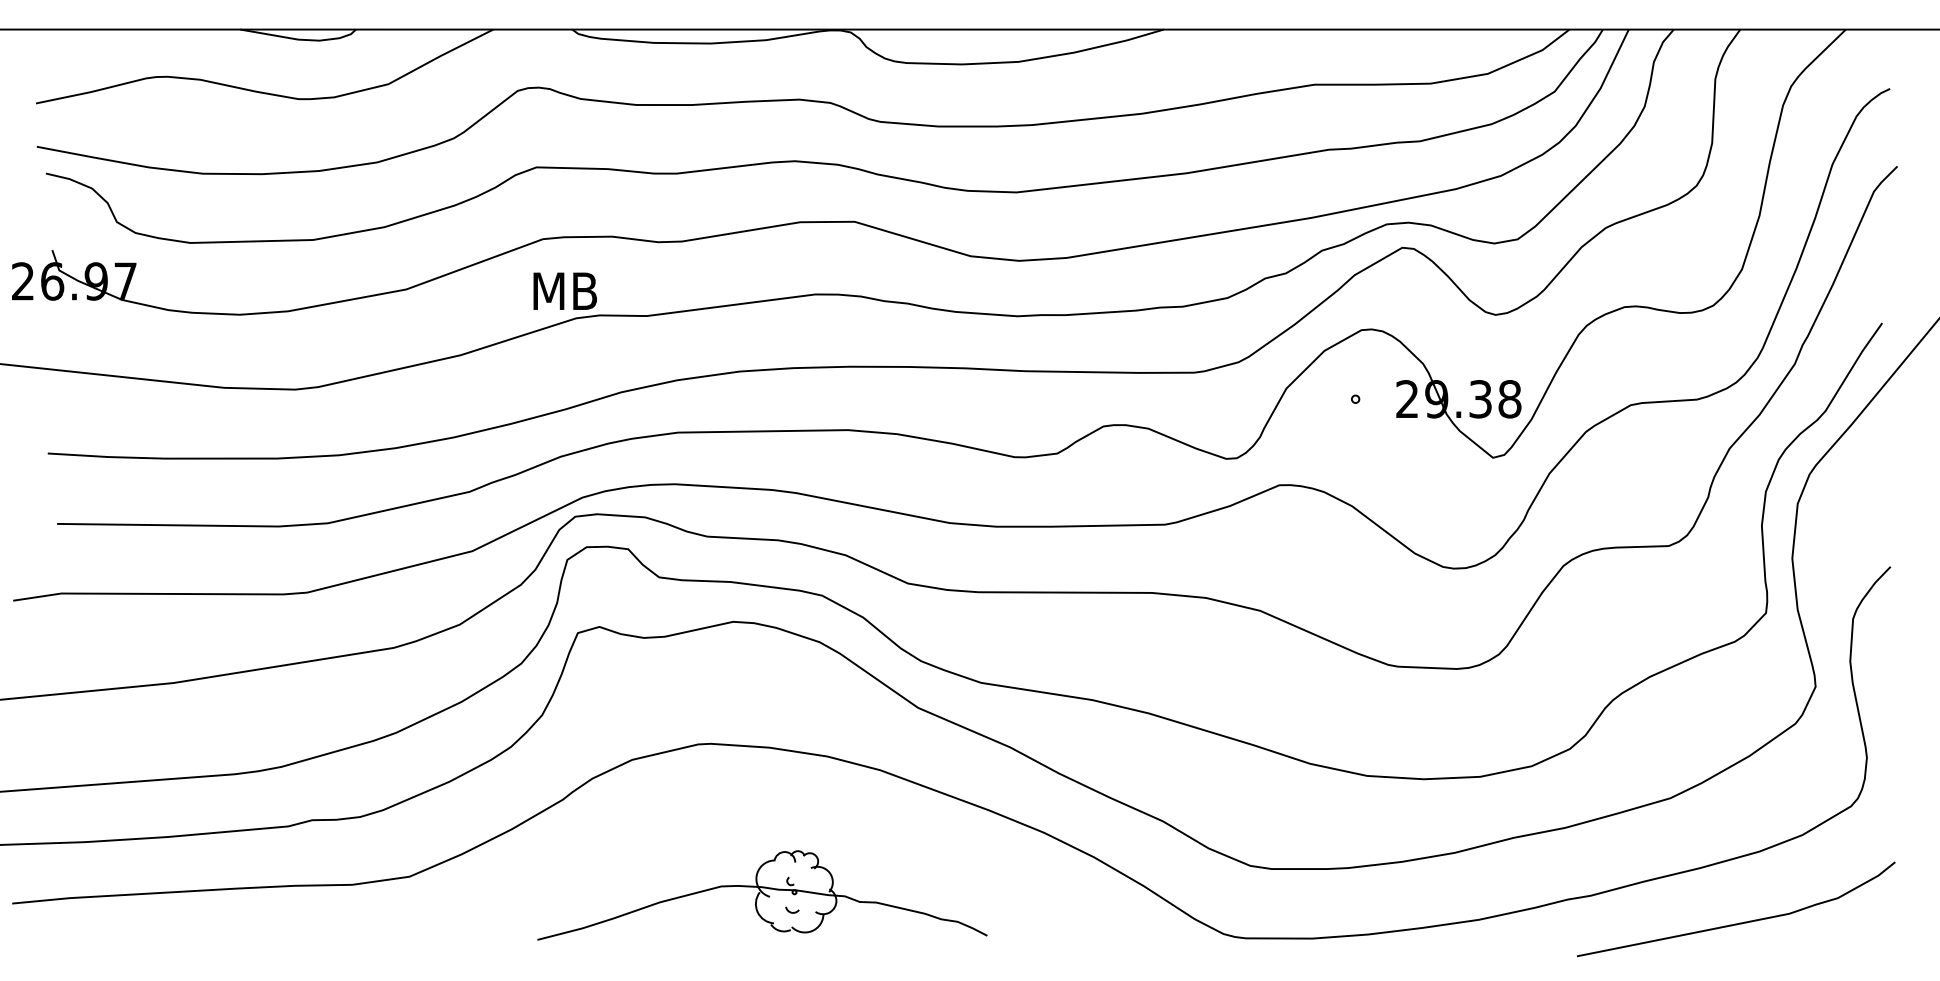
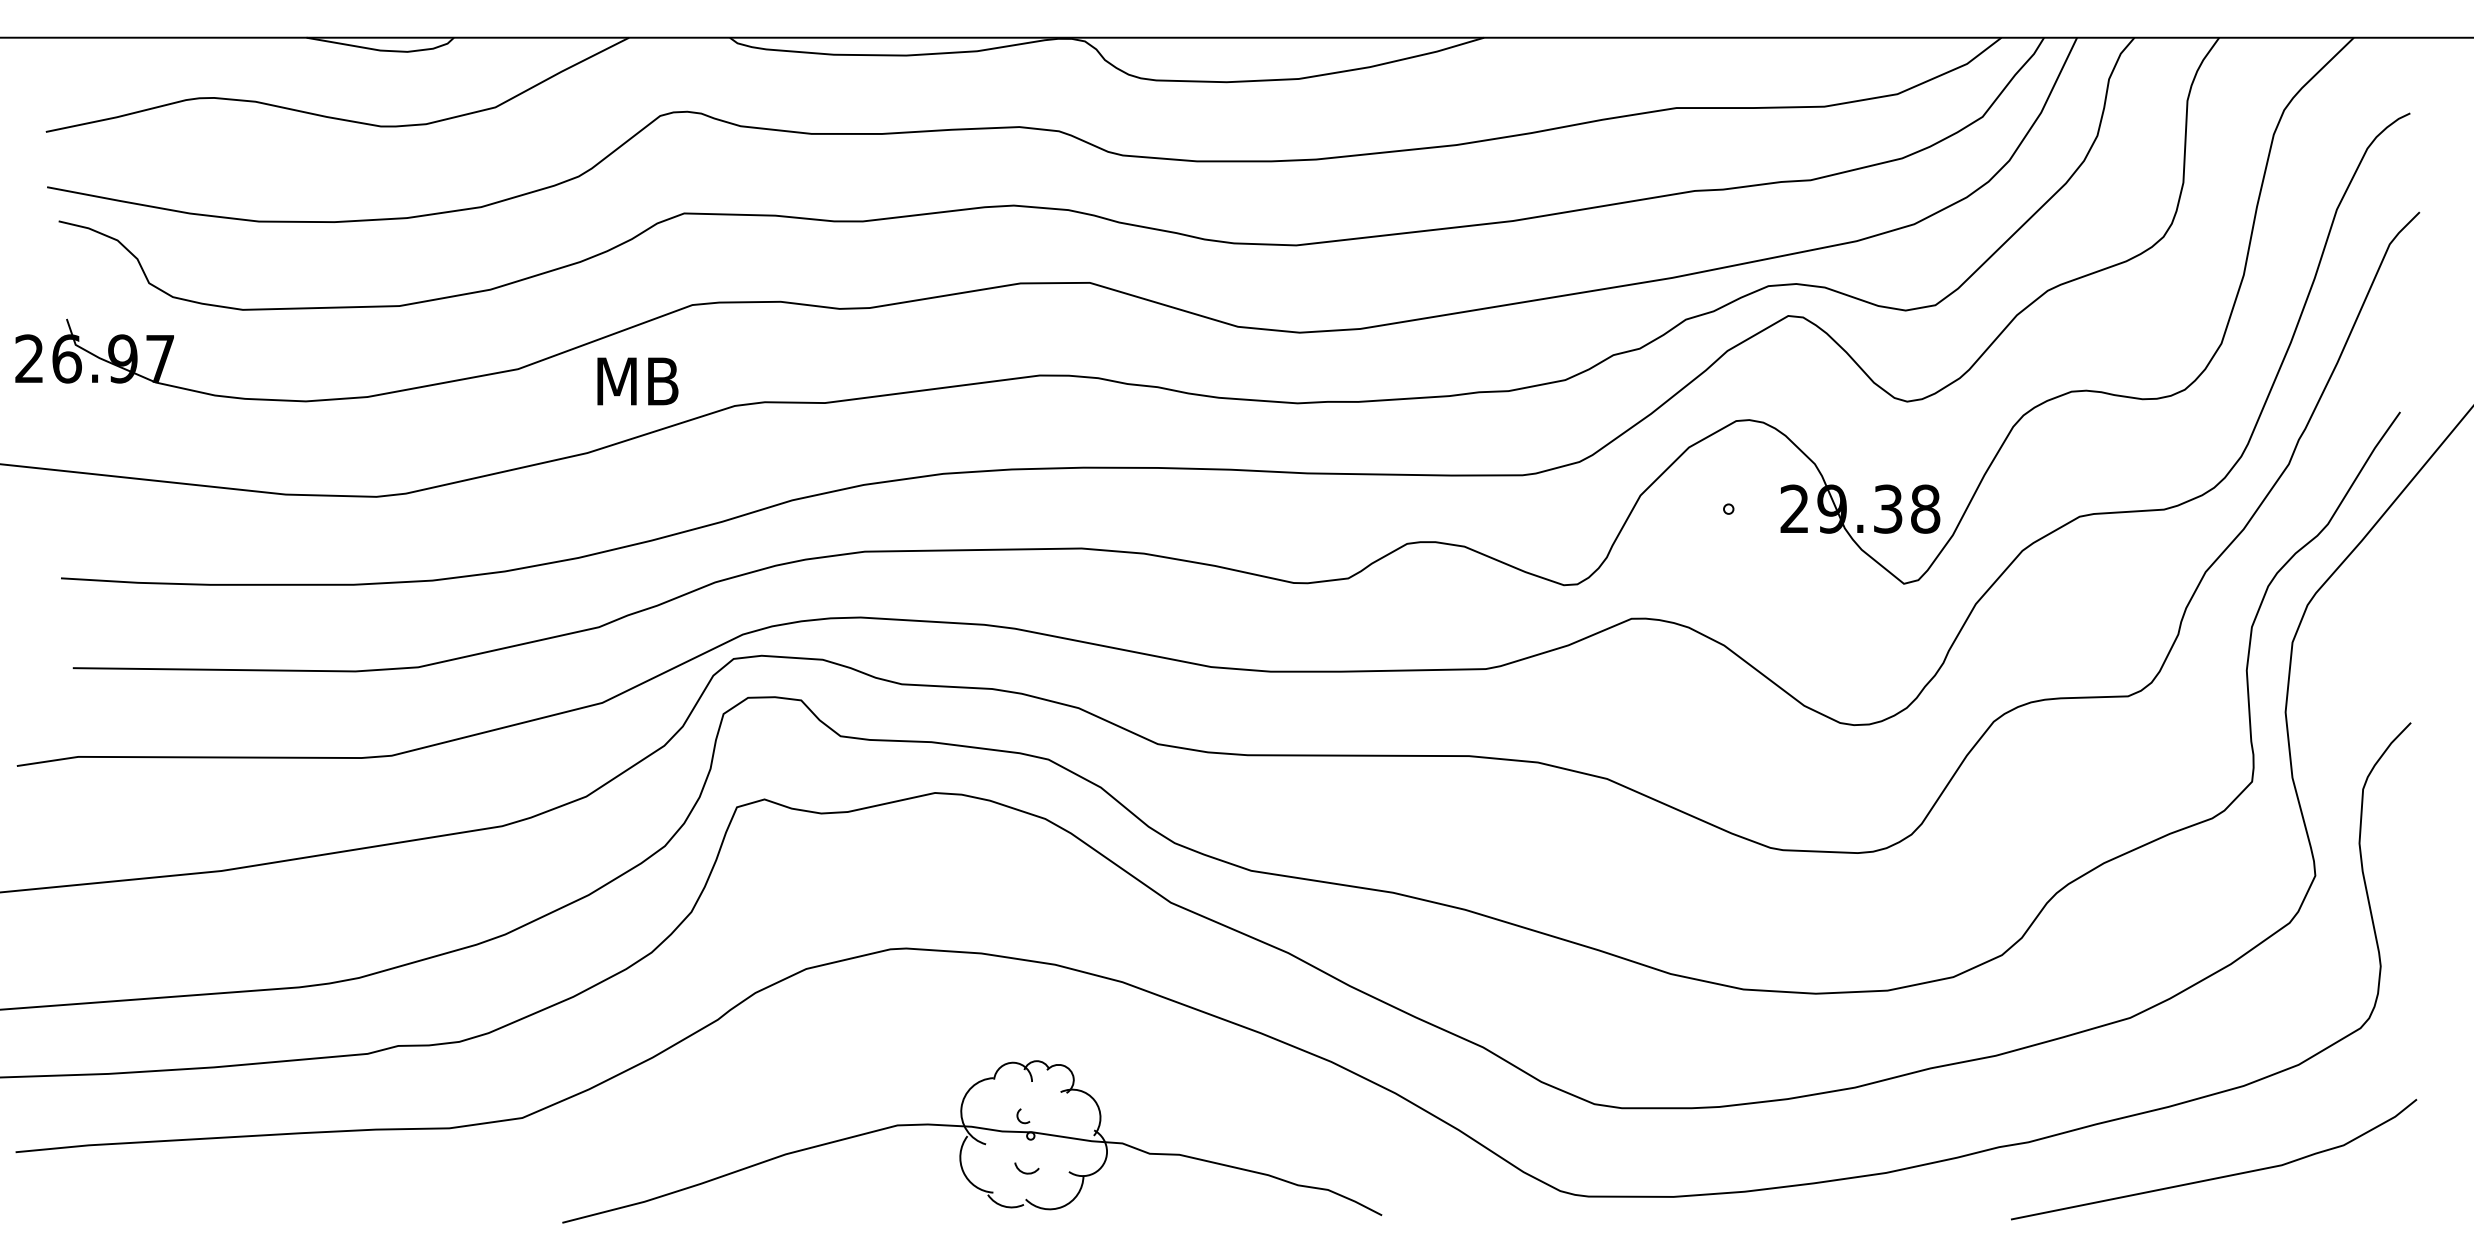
text: (564, 291) -> (637, 381), moved
part: (762, 895) -> (972, 1141), size x1.43

